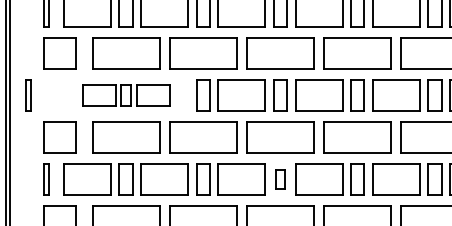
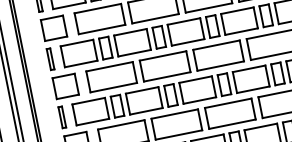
part: (28, 95) -> (50, 59), moved
part: (125, 95) -> (105, 48), size x1.43
part: (280, 179) -> (224, 84), size x1.67

